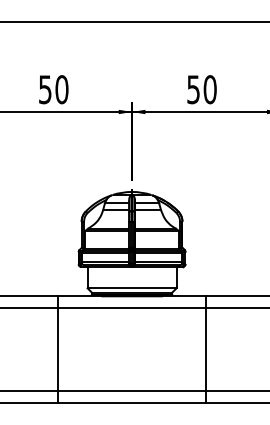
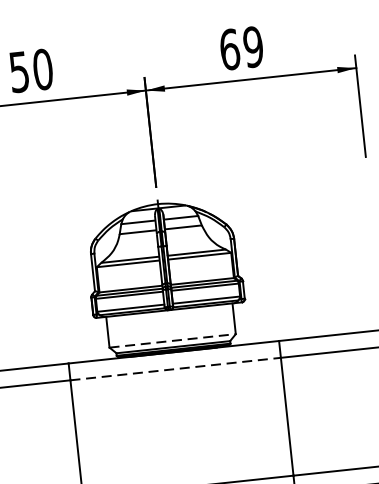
text: (201, 89) -> (241, 48), 50 -> 69
line: (132, 288) -> (173, 341), solid -> dashed
line: (132, 308) -> (176, 369), solid -> dashed

